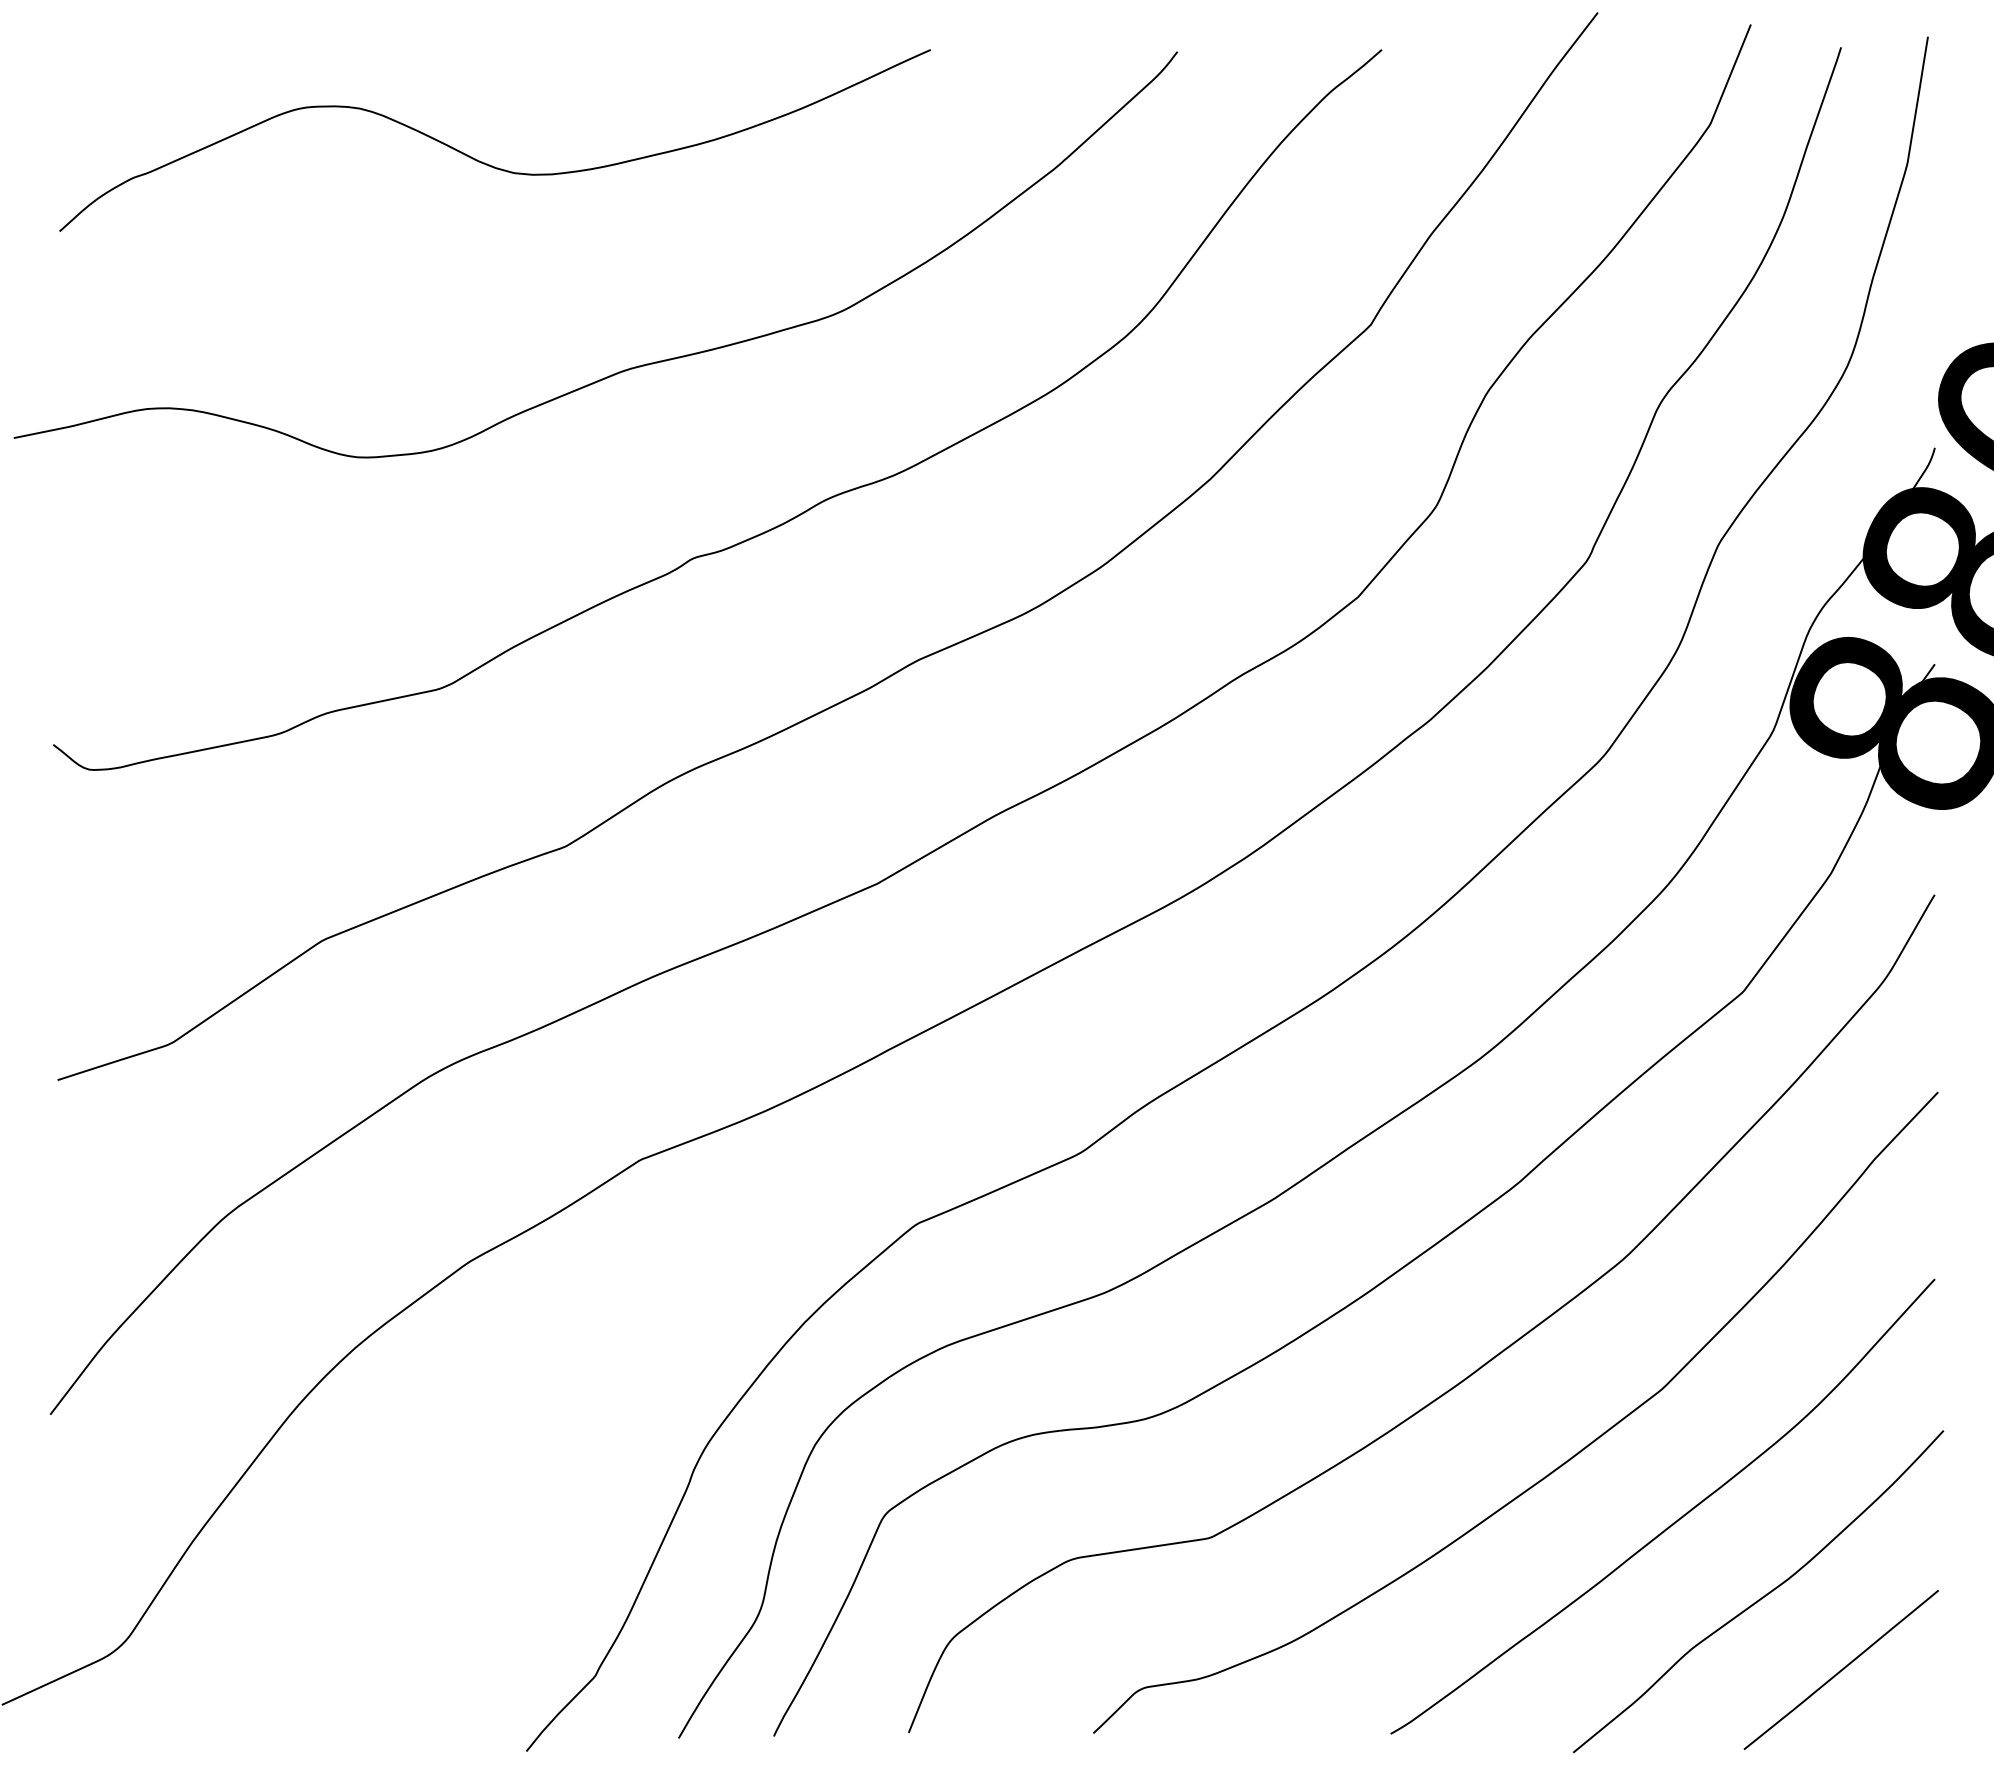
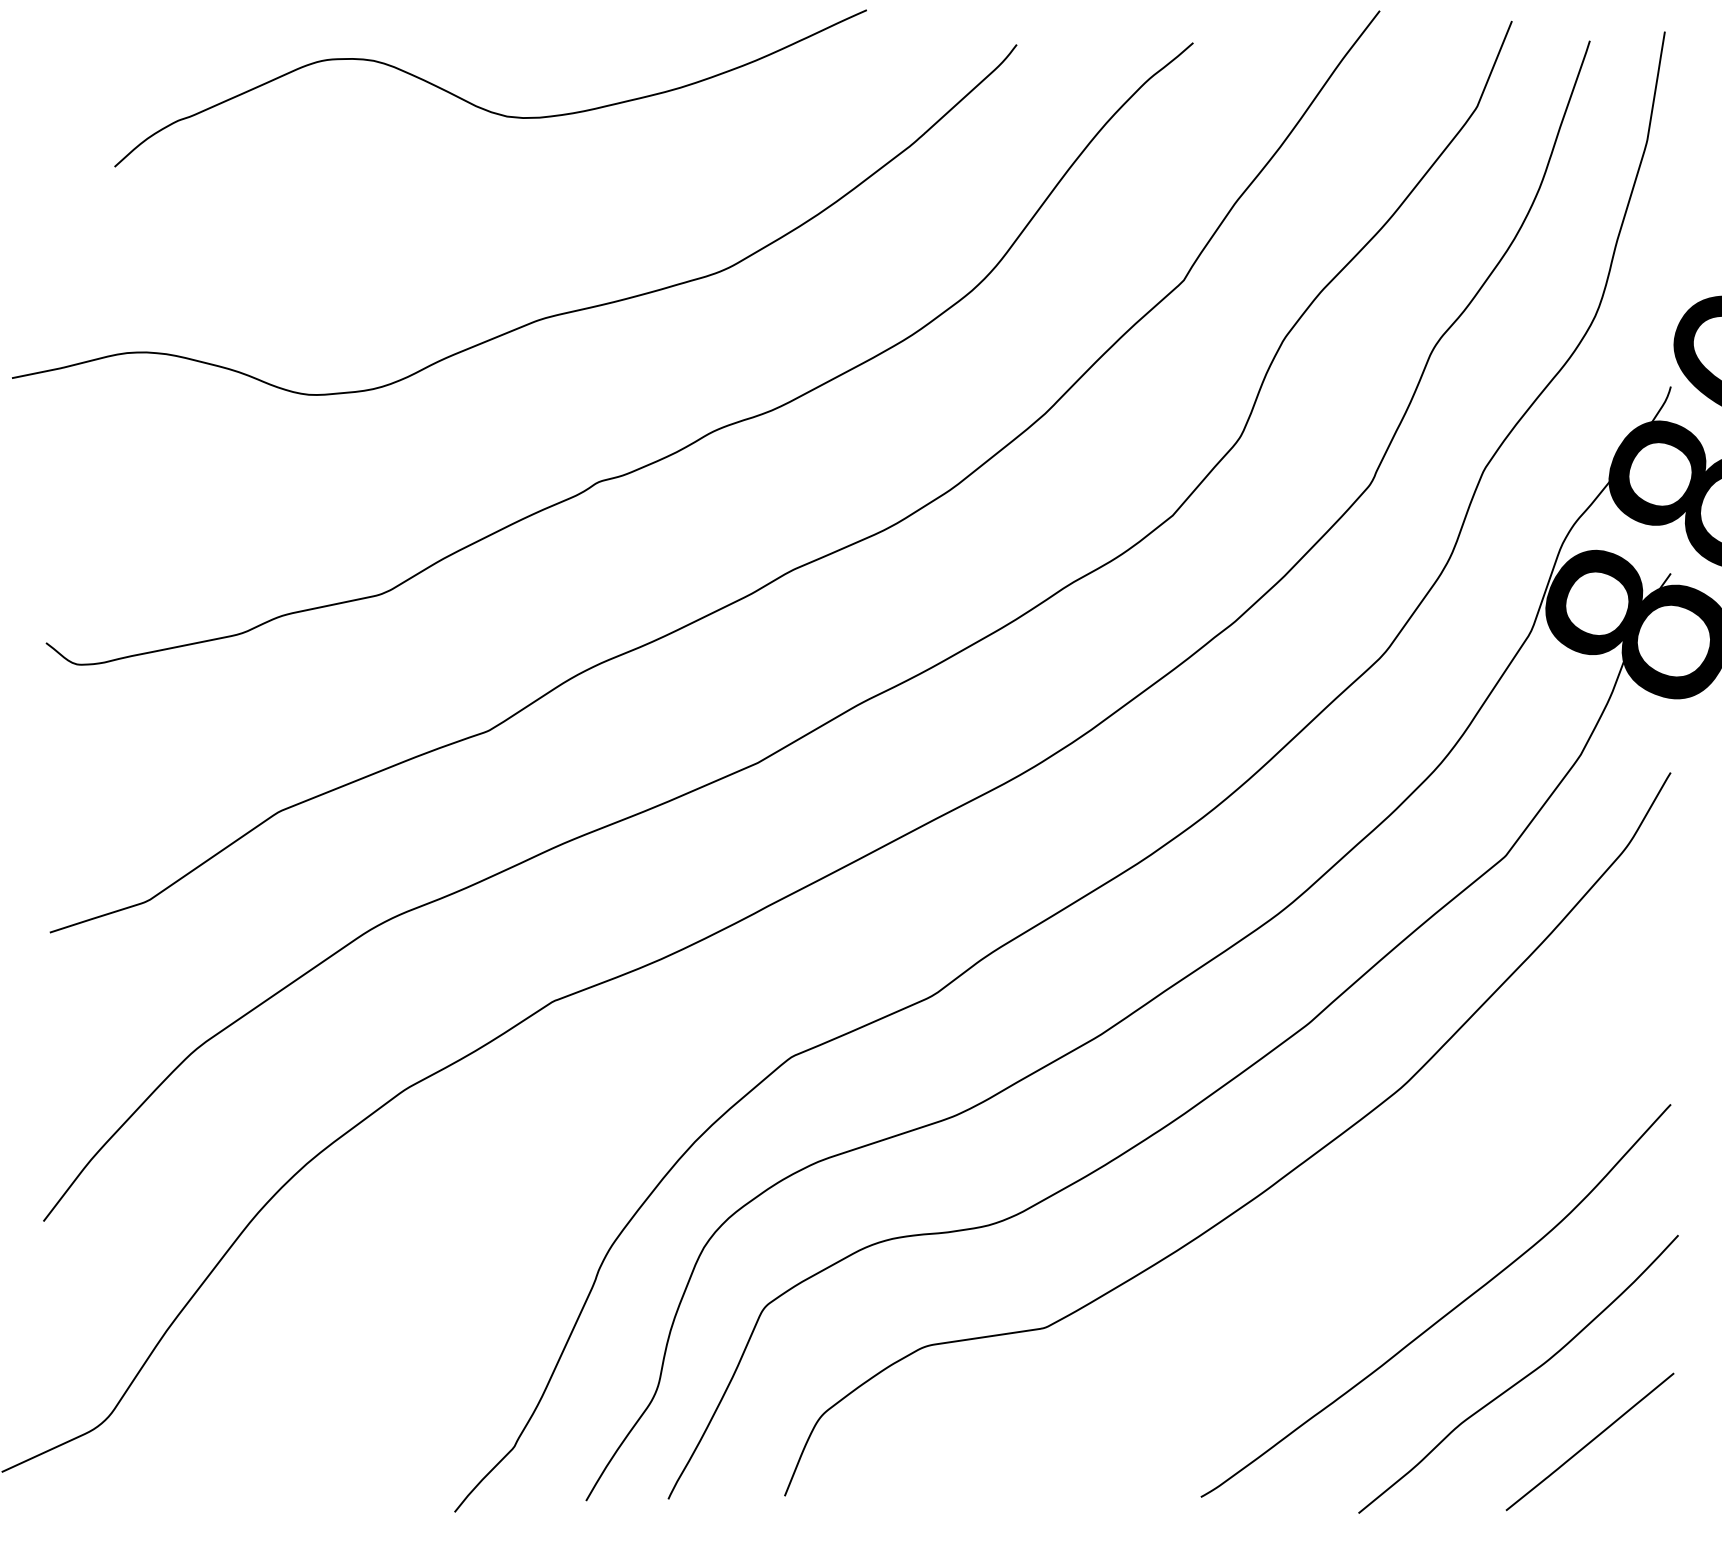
curve: (487, 163) -> (484, 108), moved
curve: (1555, 1468) -> (1343, 1267), removed

